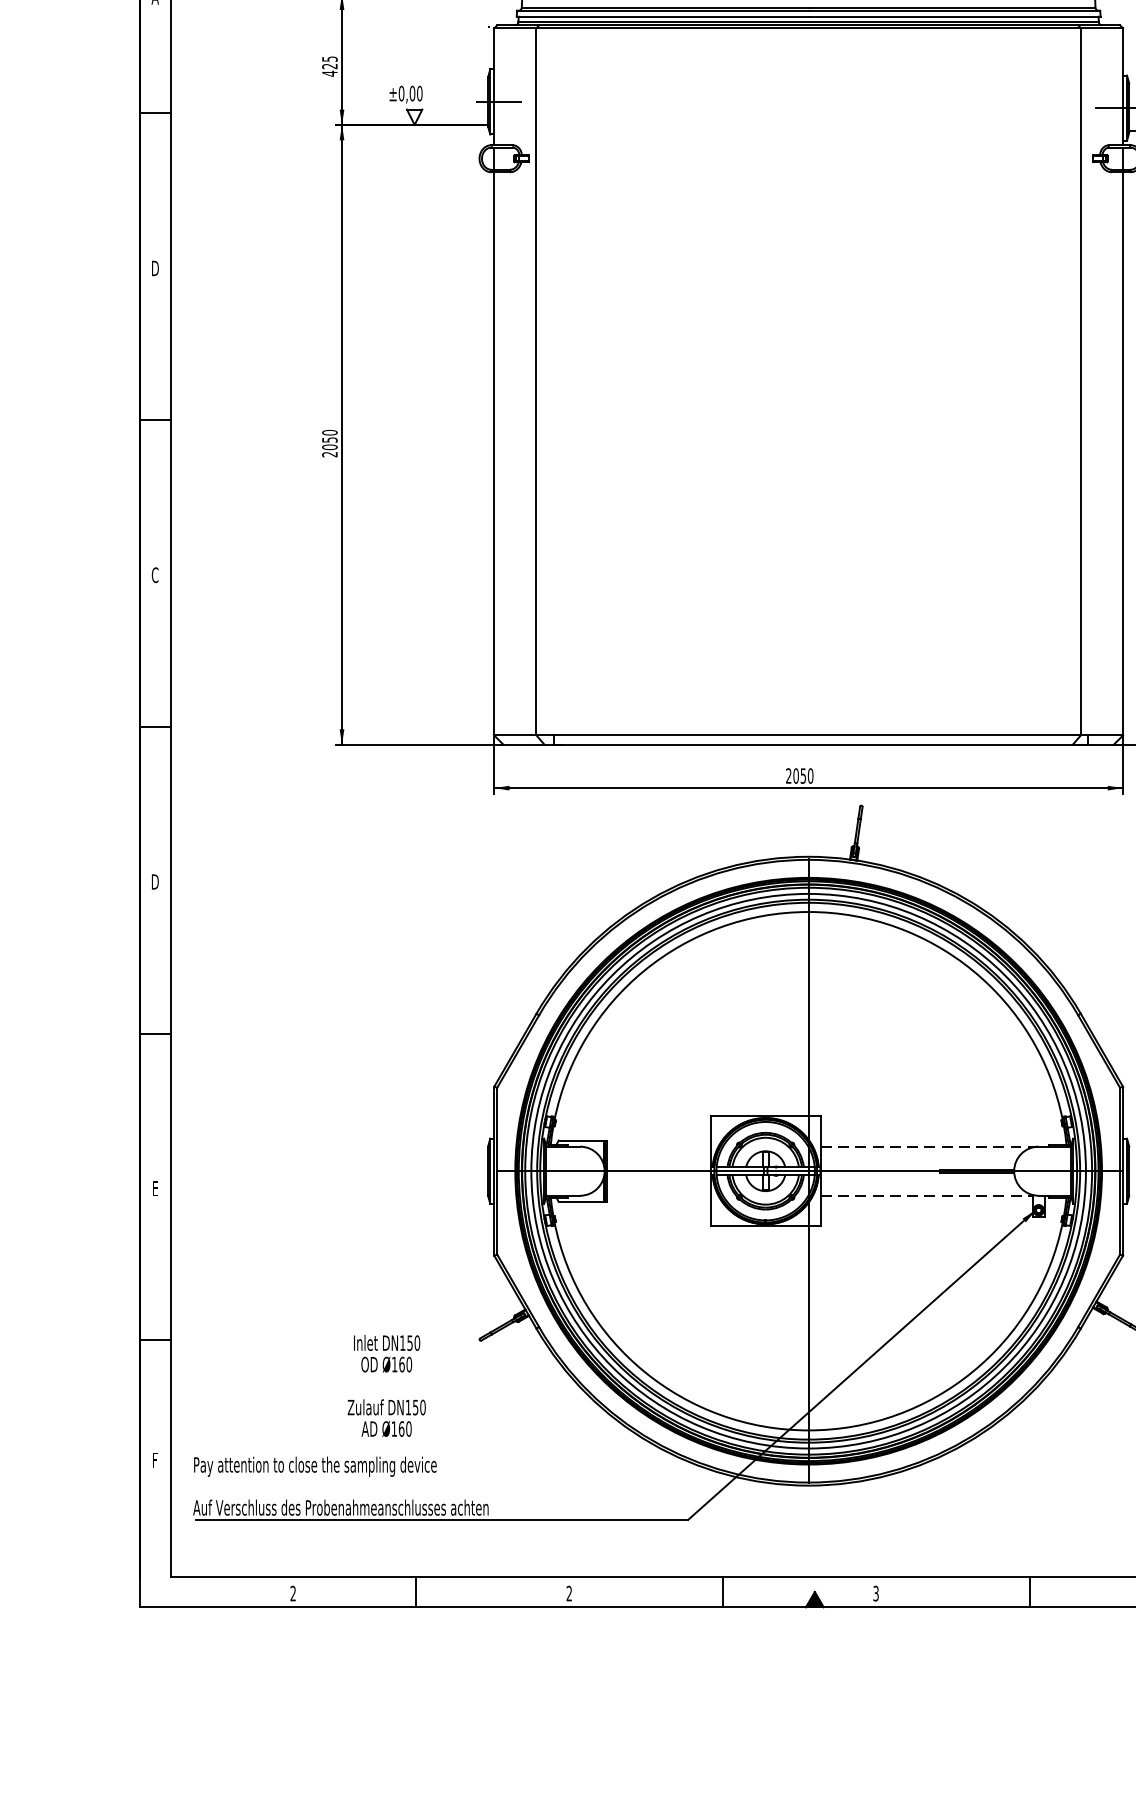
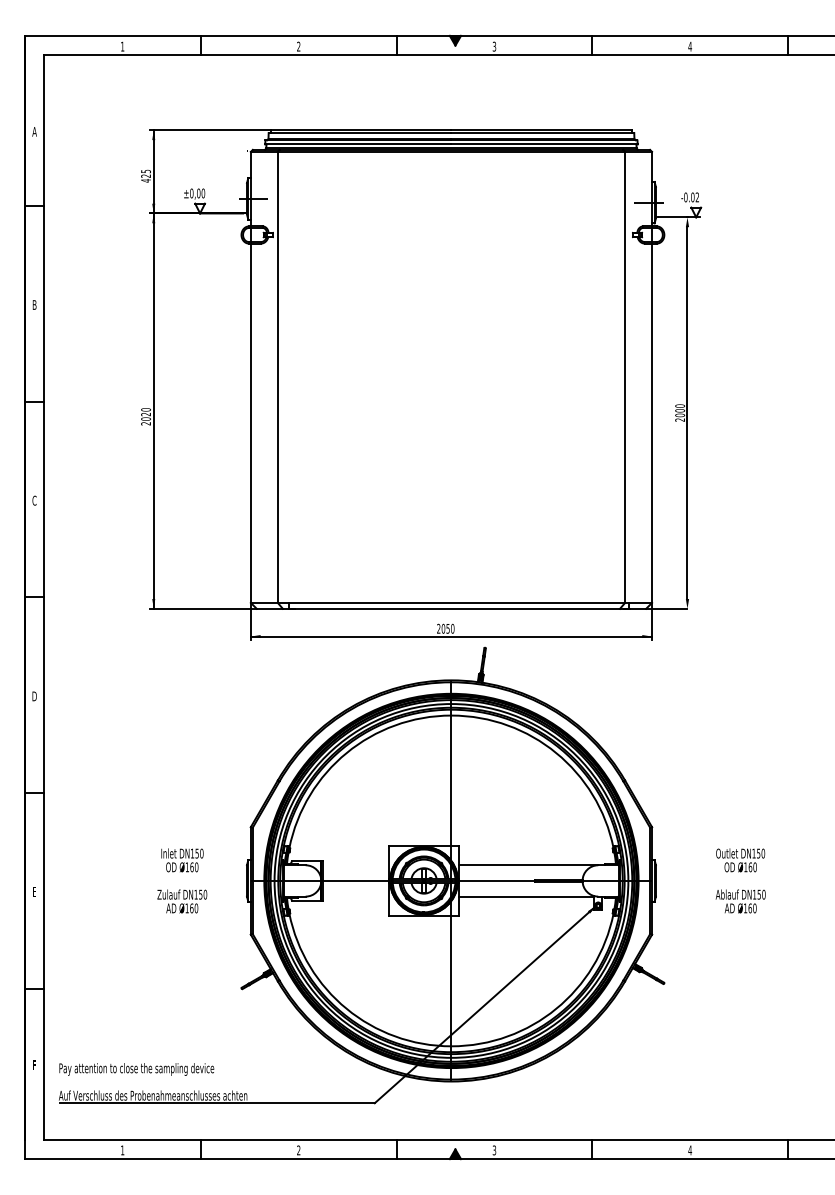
text: (155, 267) -> (34, 304), D -> B
text: (329, 440) -> (145, 414), 2050 -> 2020
line: (929, 1147) -> (528, 865), dashed -> solid
line: (926, 1195) -> (526, 896), dashed -> solid
text: (387, 1385) -> (182, 880), moved
text: (292, 1592) -> (122, 1149), 2 -> 1

